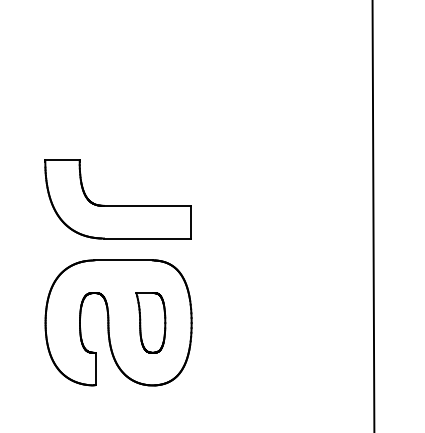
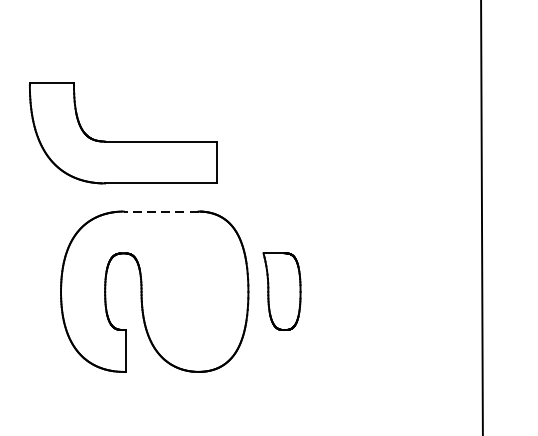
part: (117, 199) -> (122, 133), moved
line: (123, 260) -> (160, 211), solid -> dashed
part: (150, 322) -> (281, 291), moved

